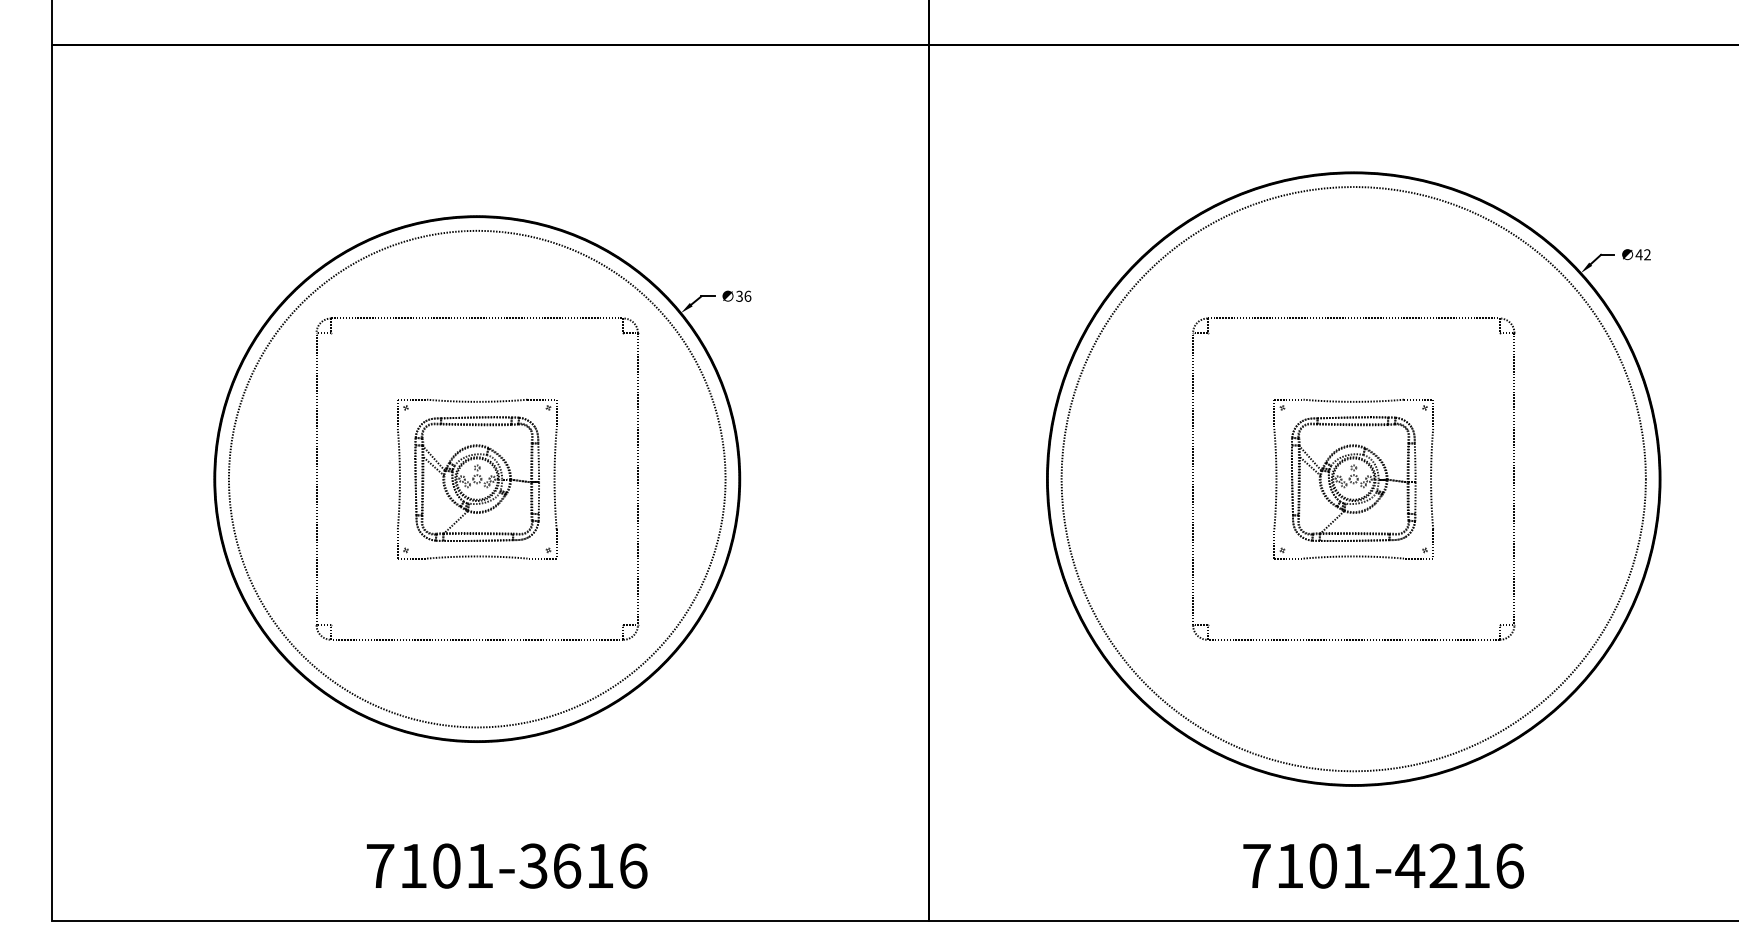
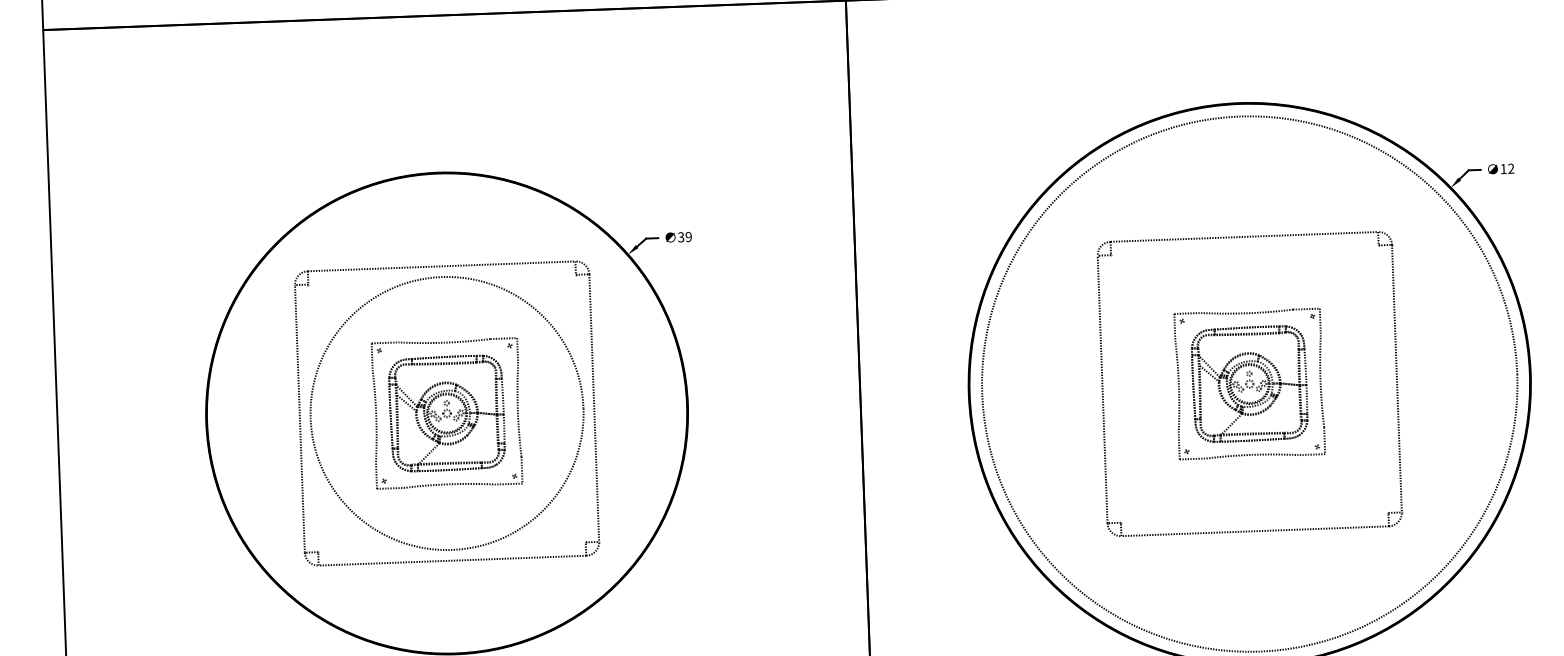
text: (1638, 254) -> (1502, 168), 42 -> 12
text: (747, 295) -> (688, 236), 36 -> 39
circle: (476, 478) -> (446, 412), size x0.6

